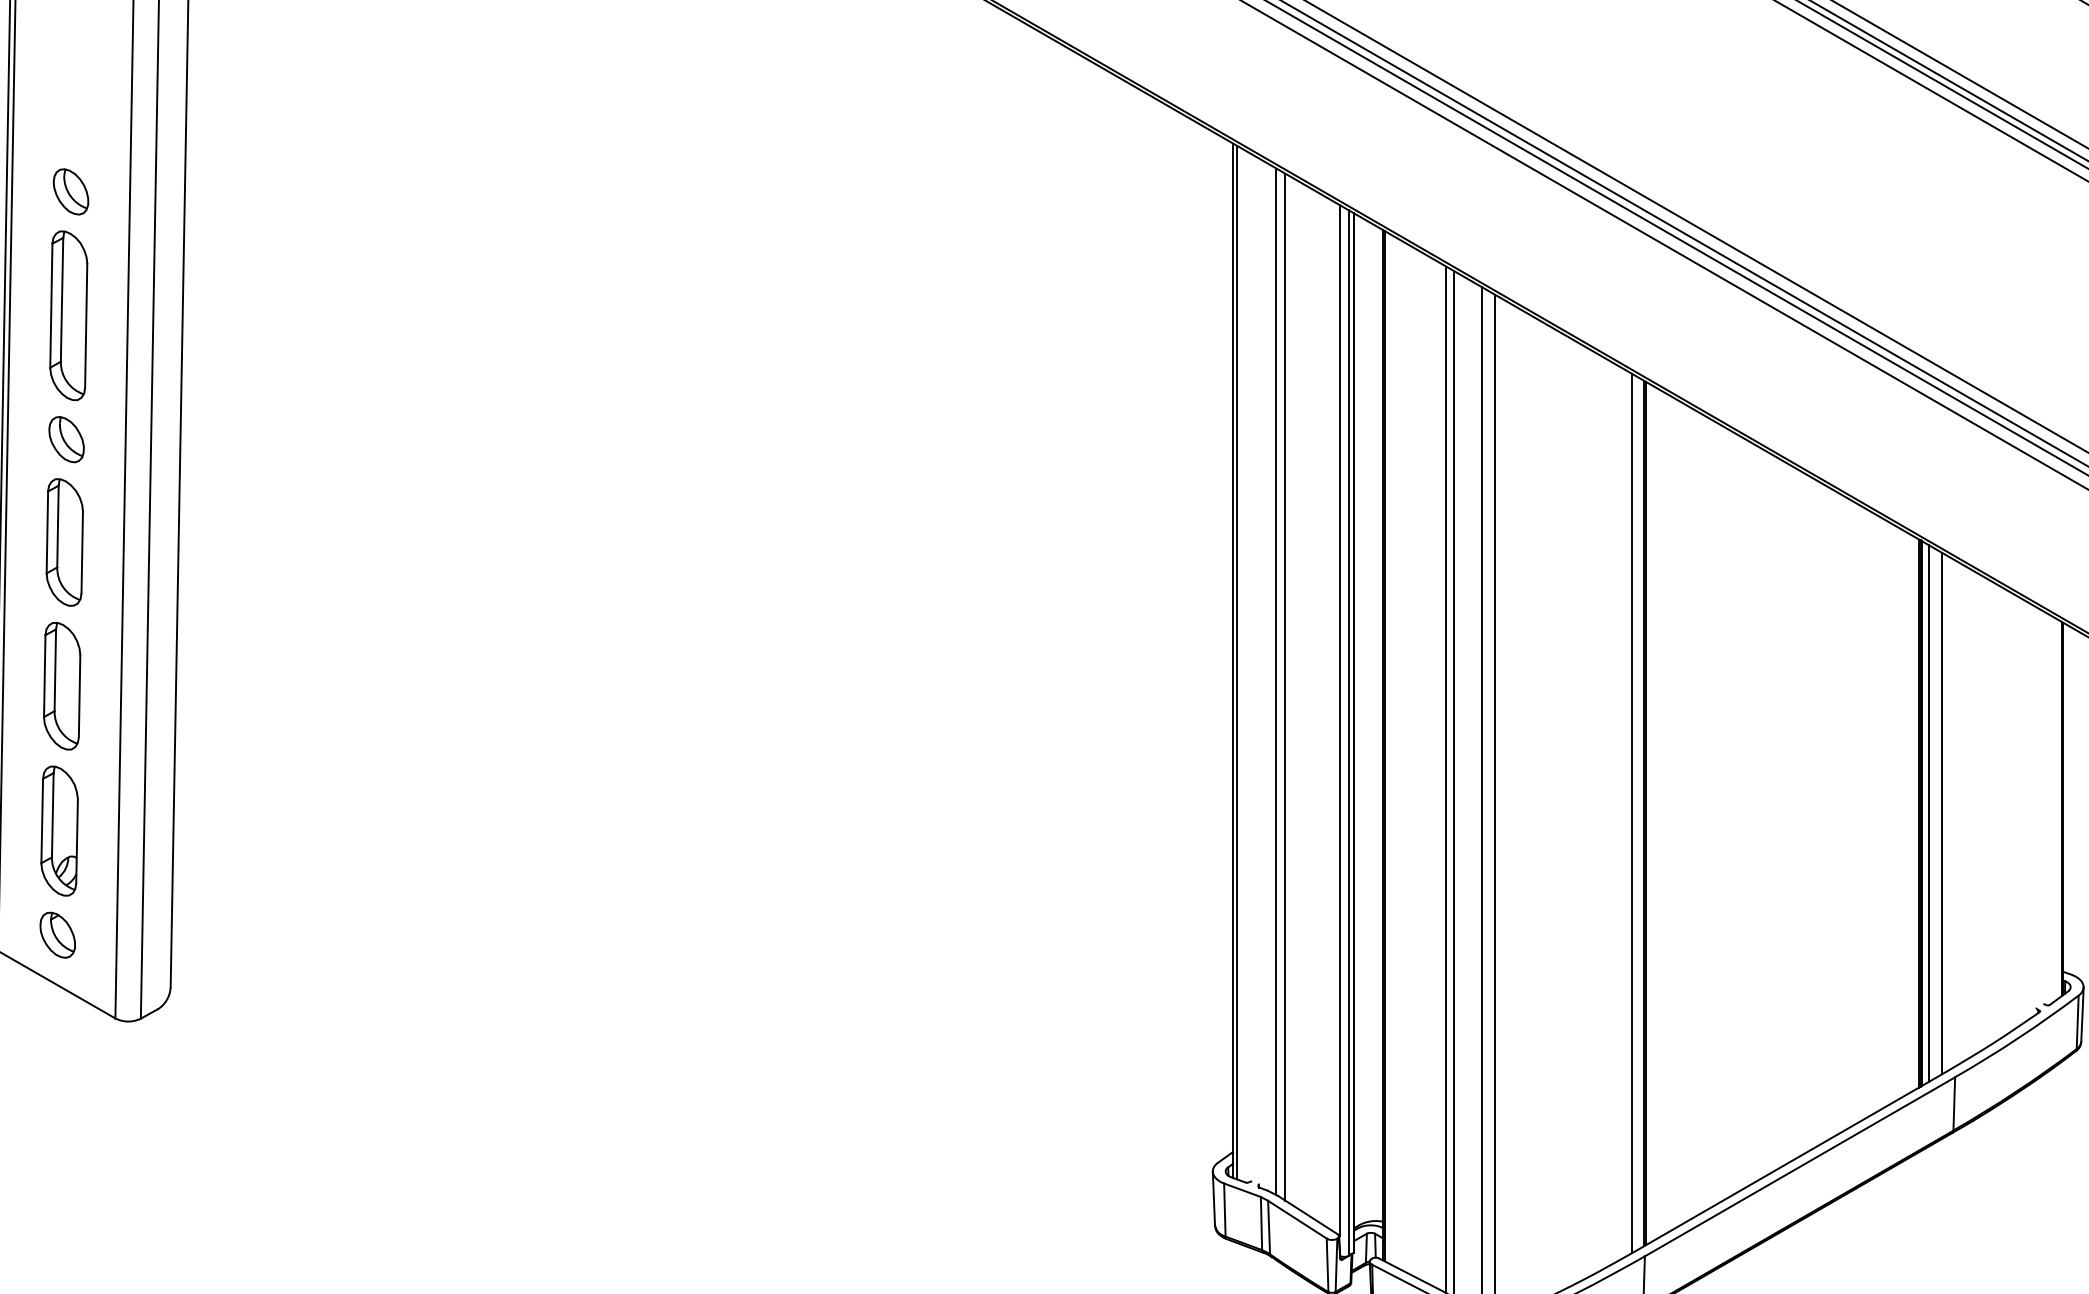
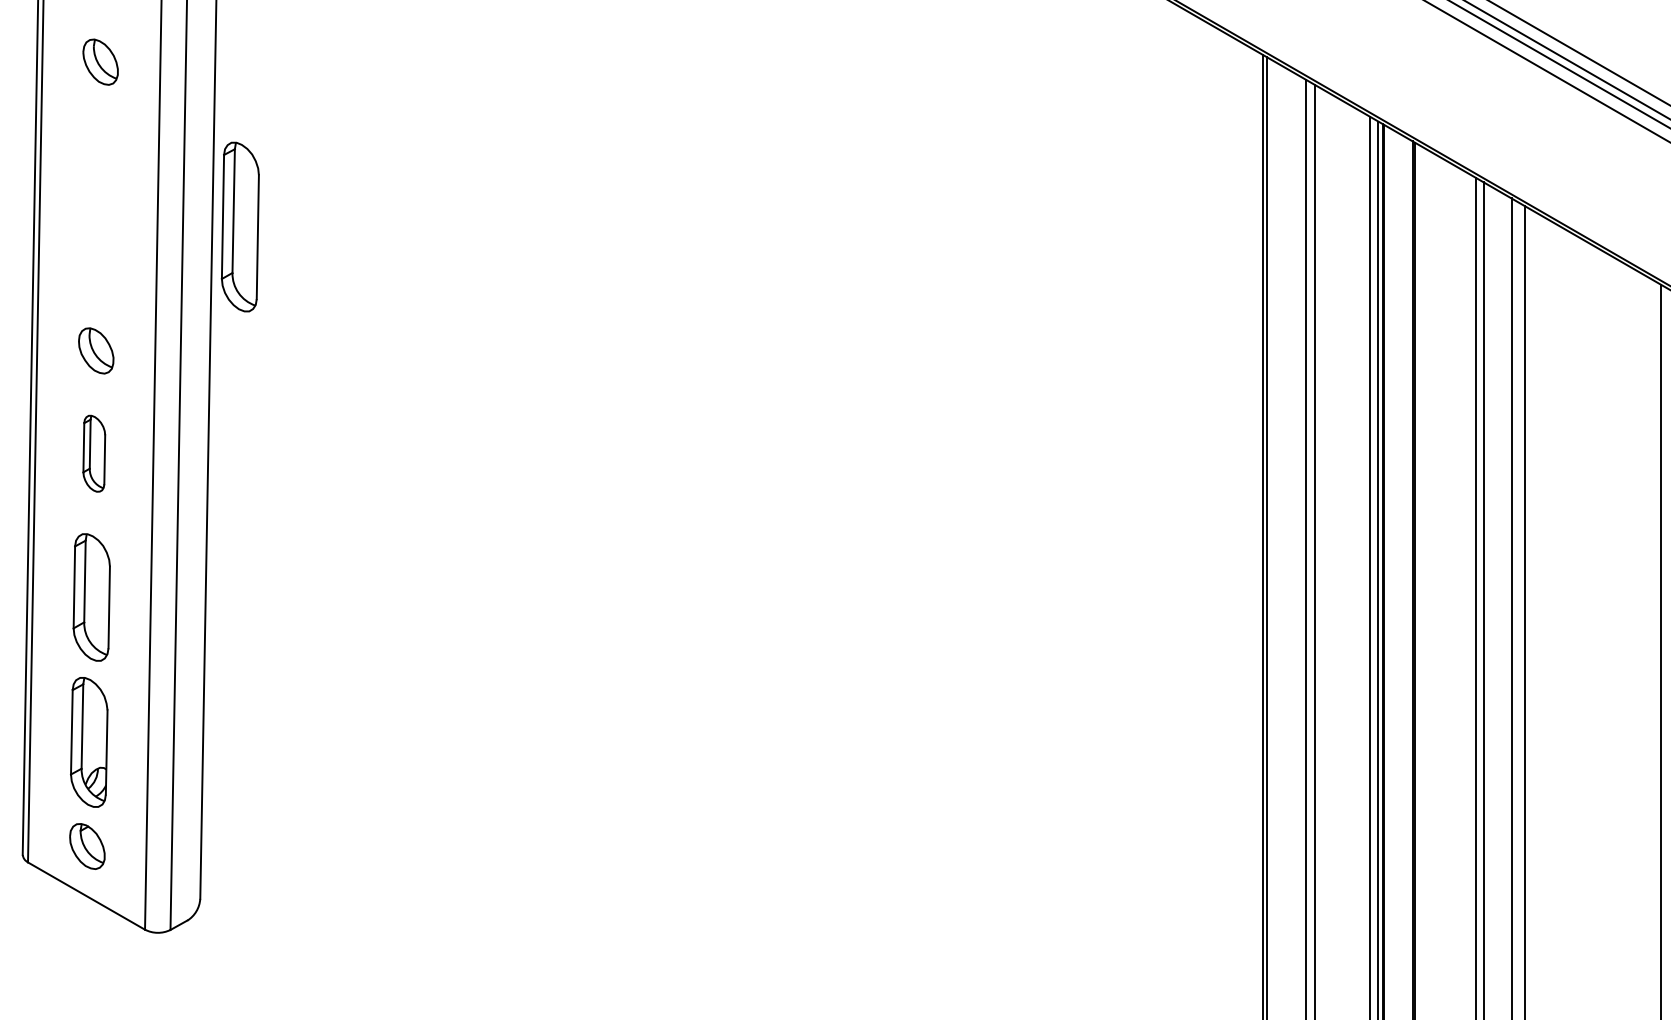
part: (70, 191) -> (100, 61), moved
part: (68, 315) -> (240, 226), moved
part: (64, 542) -> (94, 453), size x0.6

